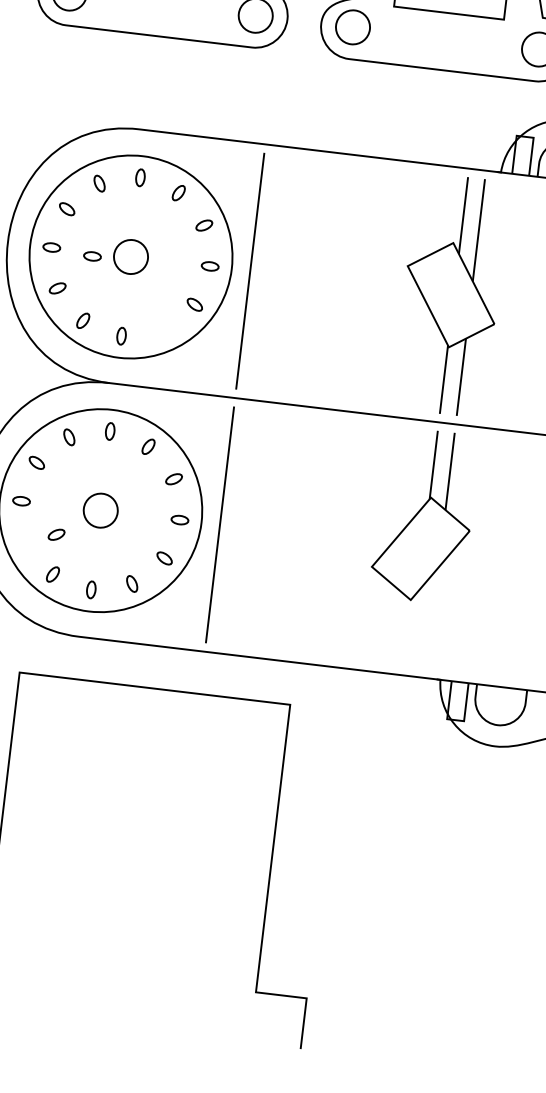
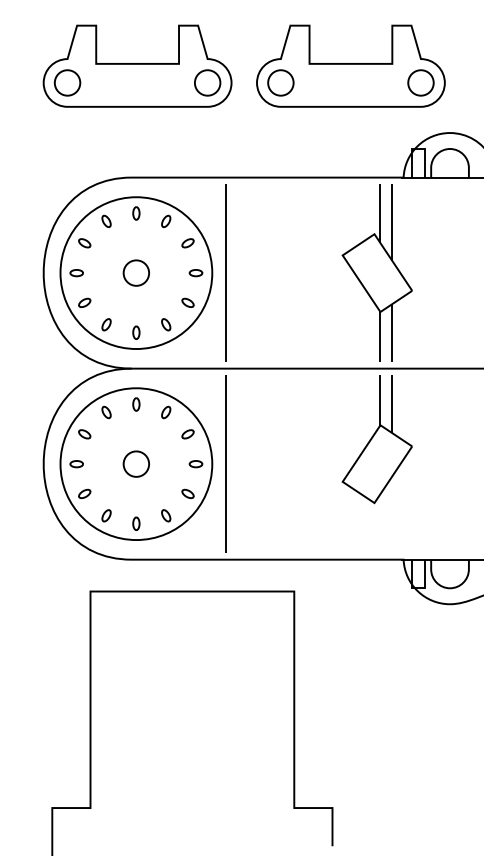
part: (92, 256) -> (107, 276), removed
part: (162, 330) -> (166, 324), added
part: (56, 534) -> (84, 493), moved

